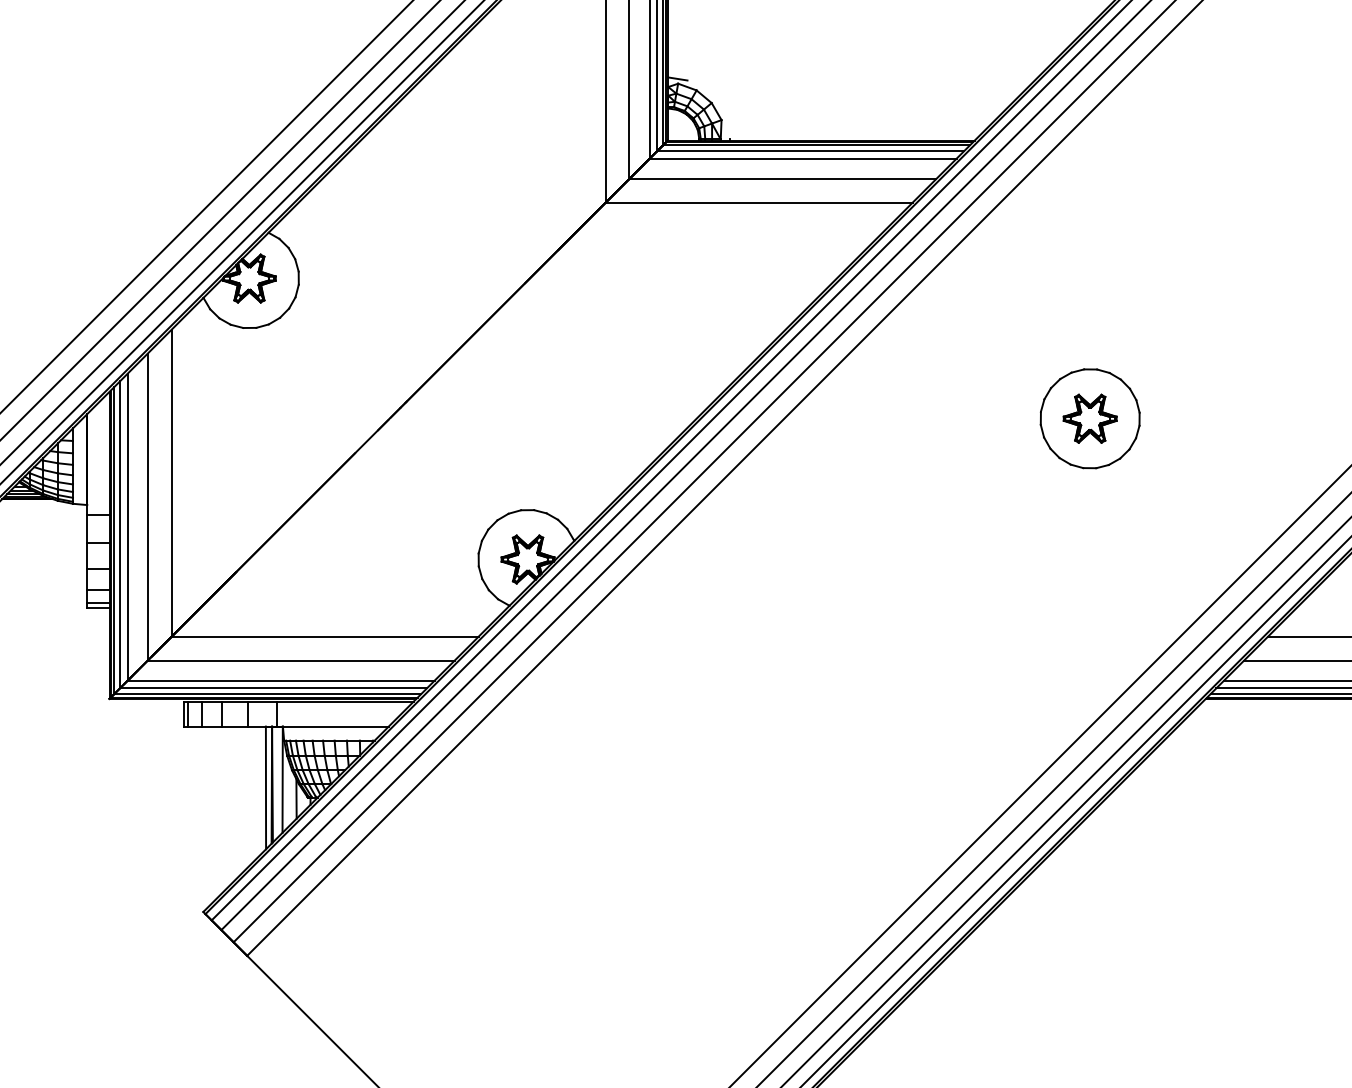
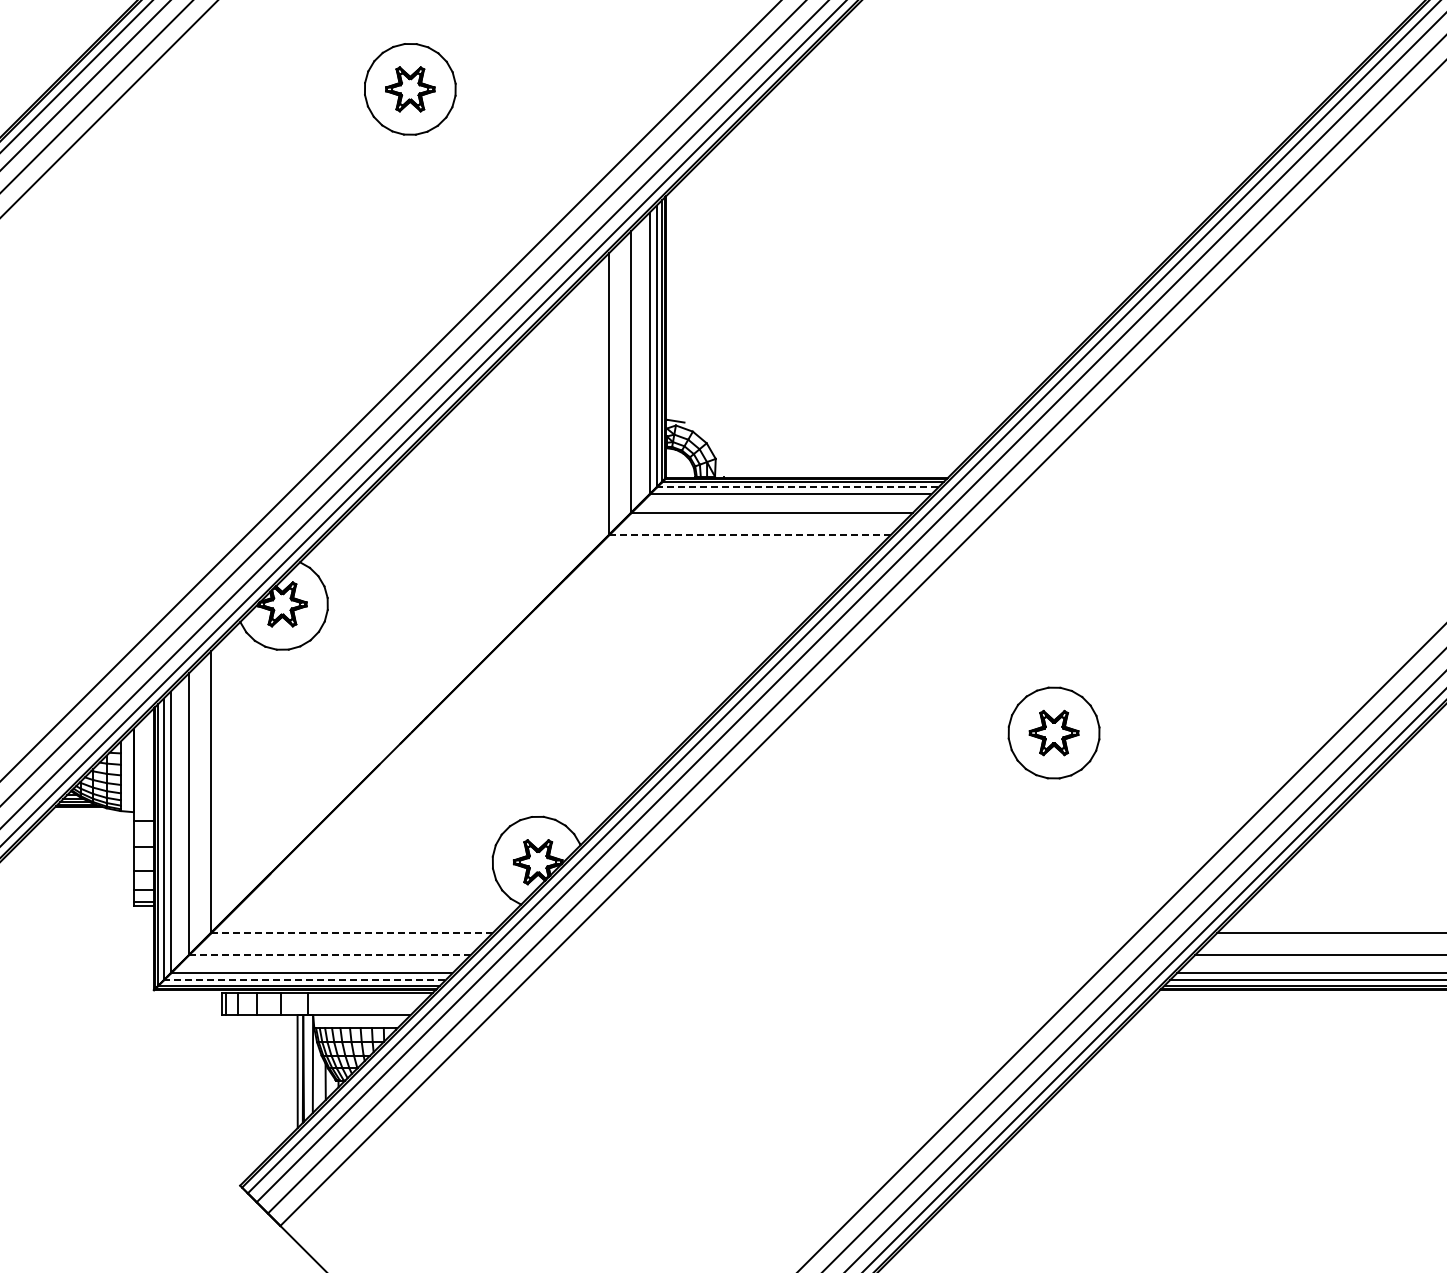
line: (810, 151) -> (797, 487), solid -> dashed
line: (759, 202) -> (750, 534), solid -> dashed
line: (324, 637) -> (351, 933), solid -> dashed
line: (301, 660) -> (330, 954), solid -> dashed
line: (273, 688) -> (304, 980), solid -> dashed

